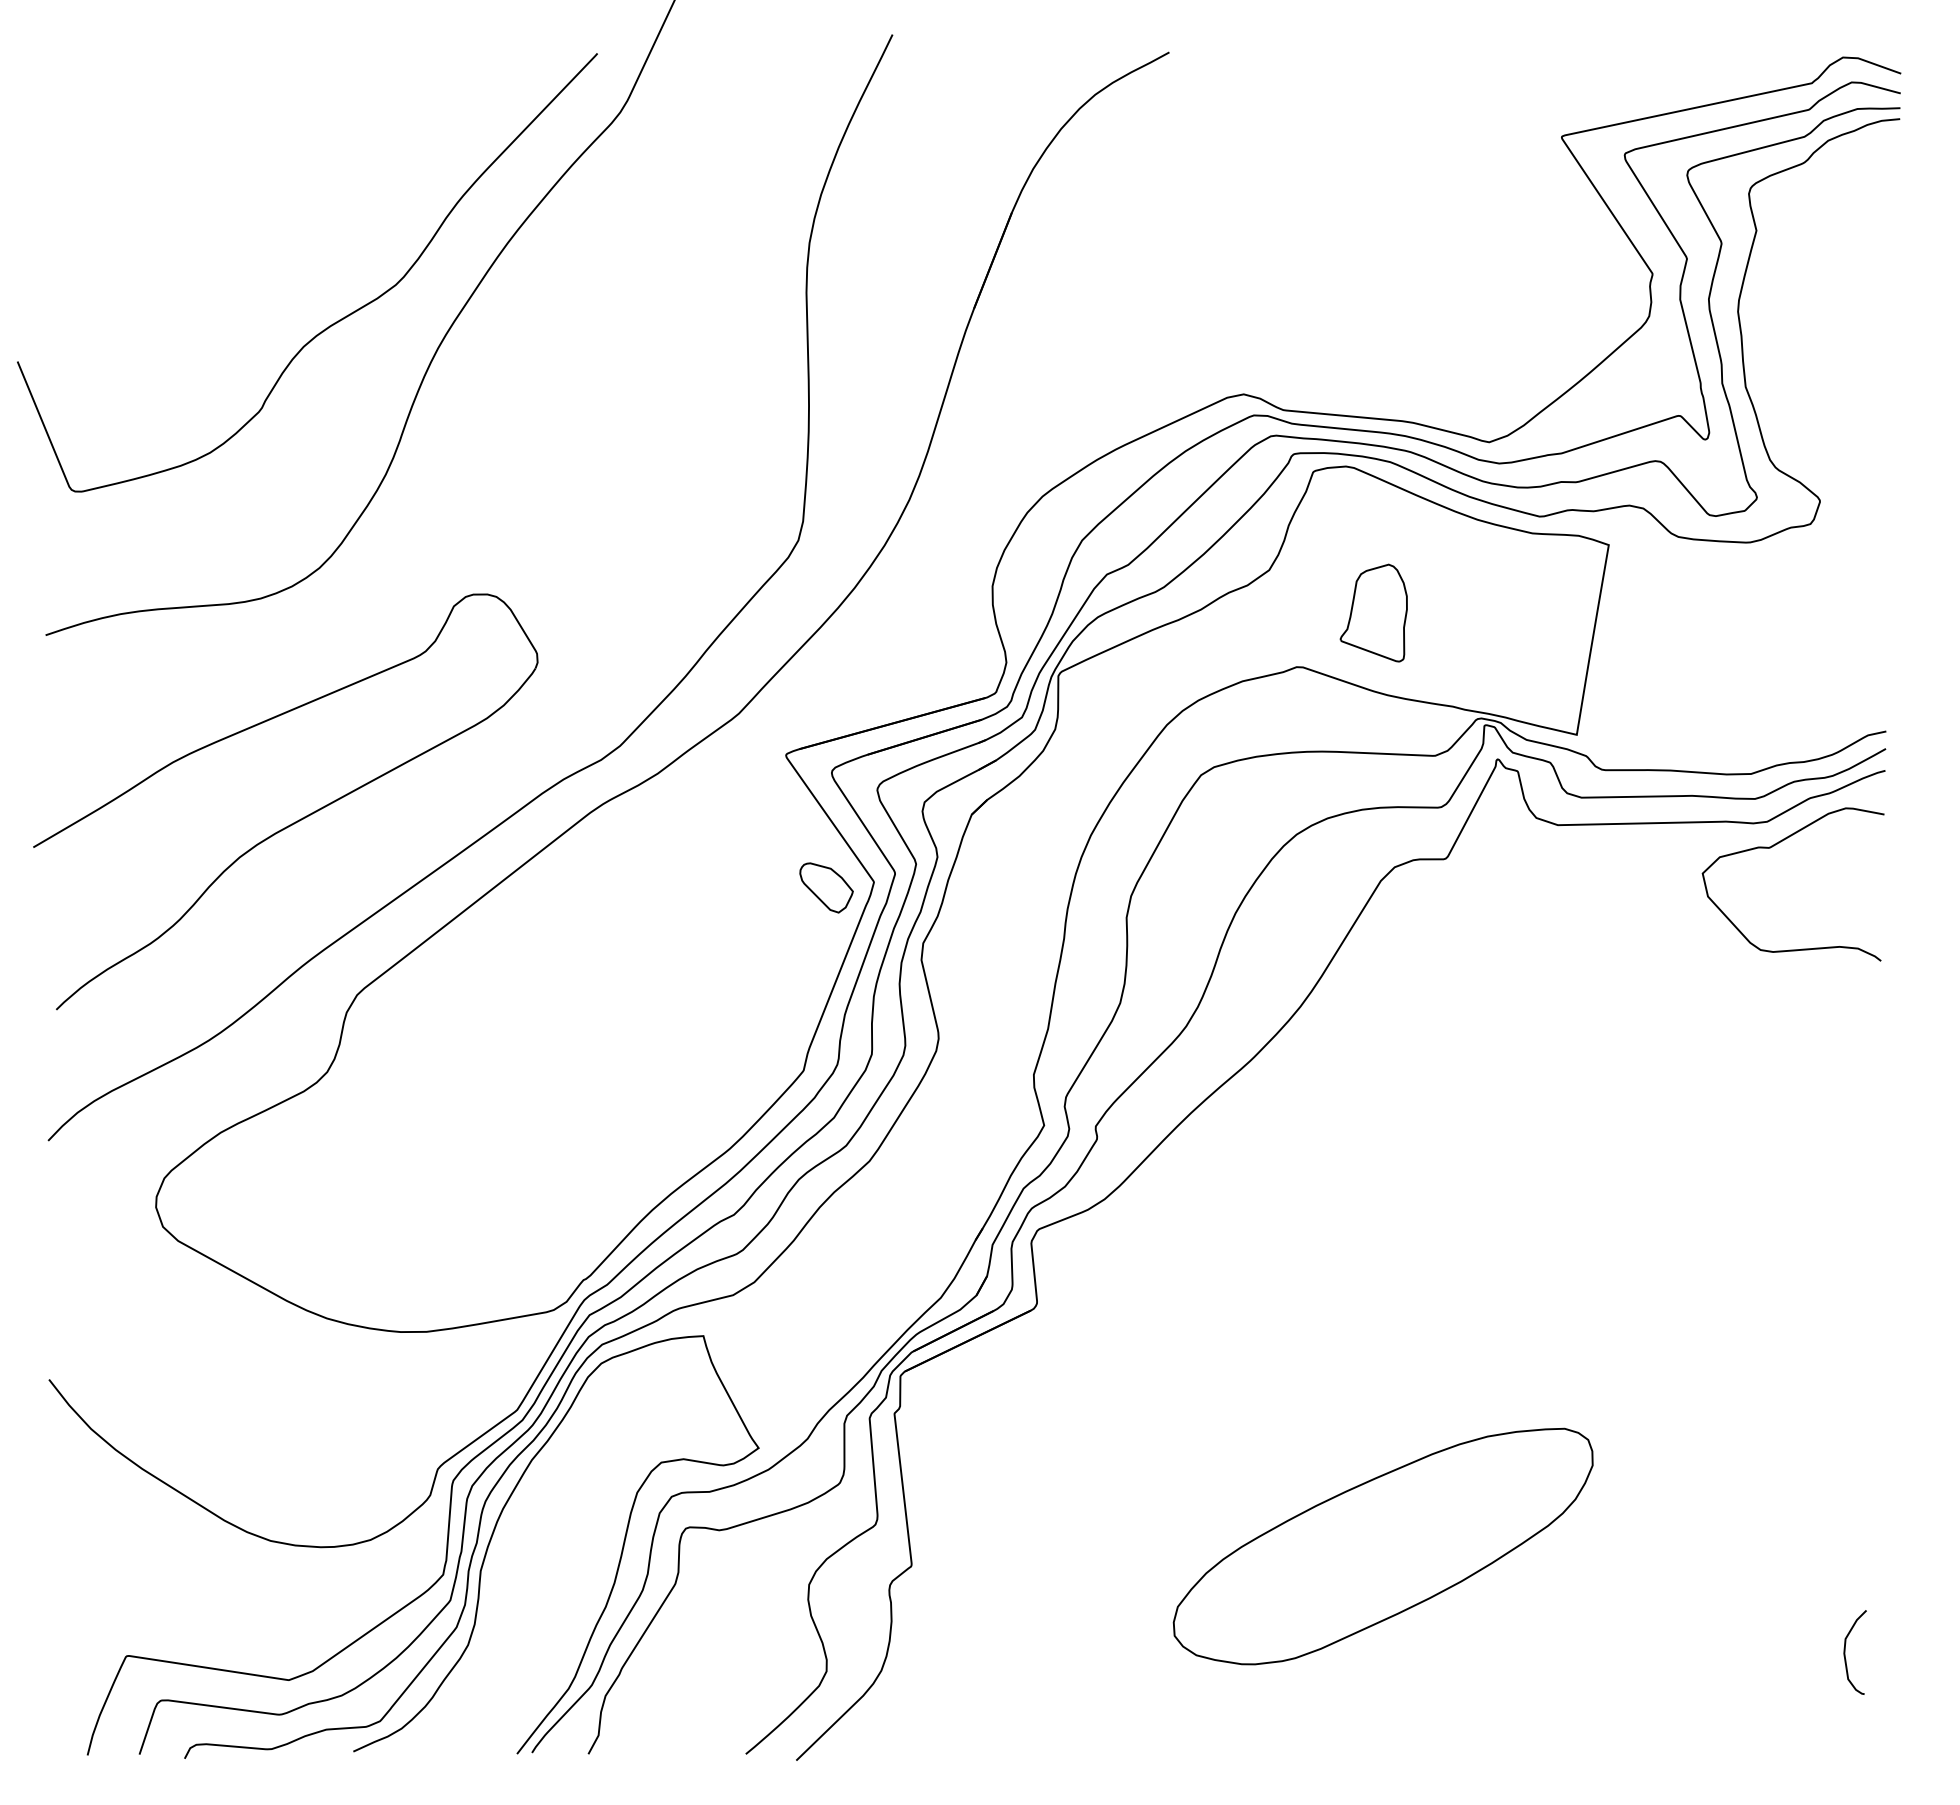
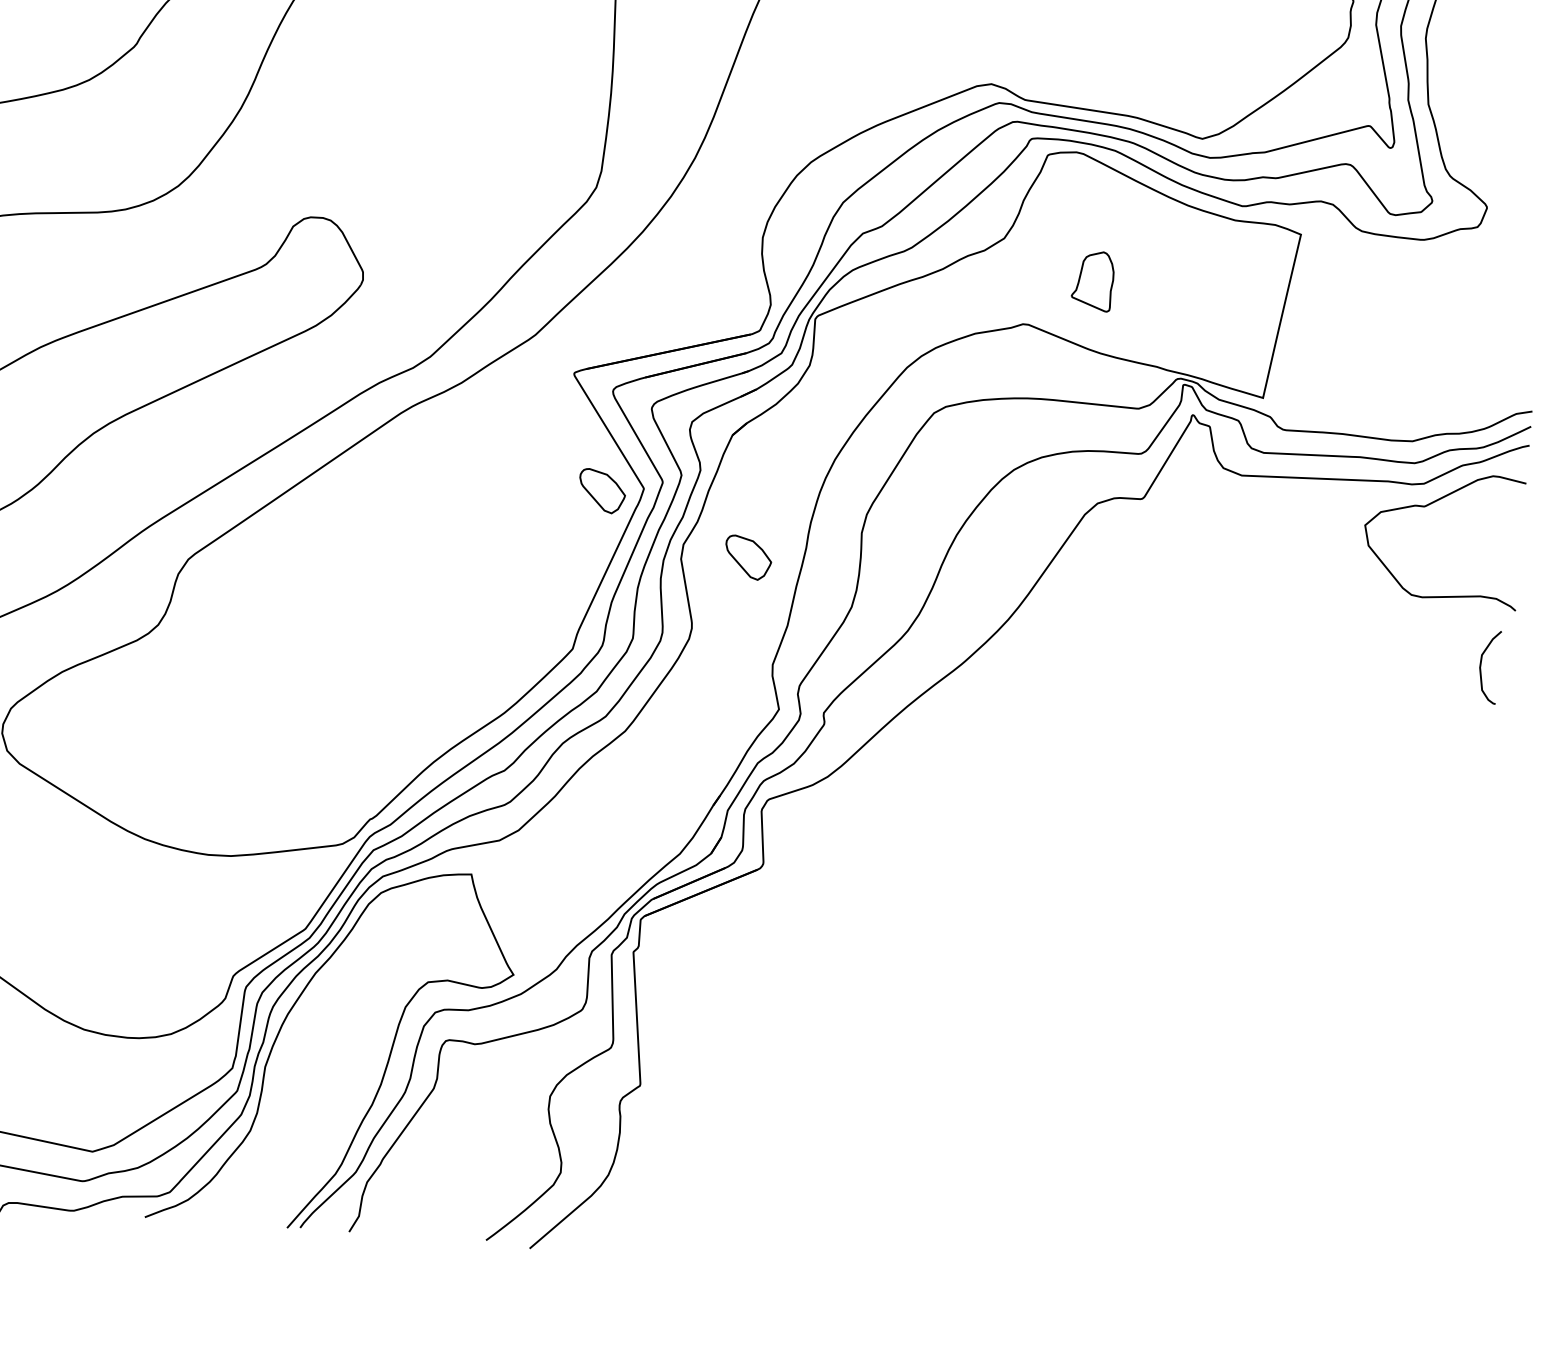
part: (1373, 612) -> (1092, 280), size x0.7
part: (998, 953) -> (748, 557), added
part: (1382, 1546) -> (1050, 1093), removed
curve: (1845, 1652) -> (1481, 666), moved

